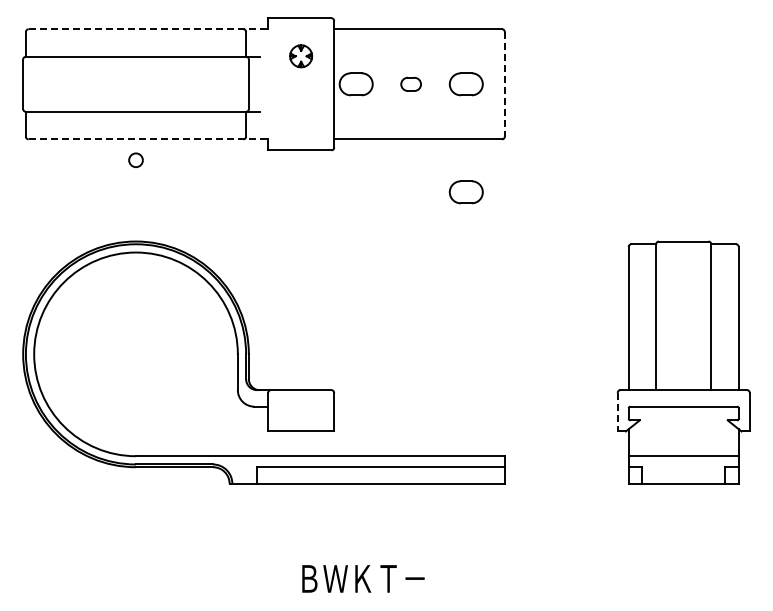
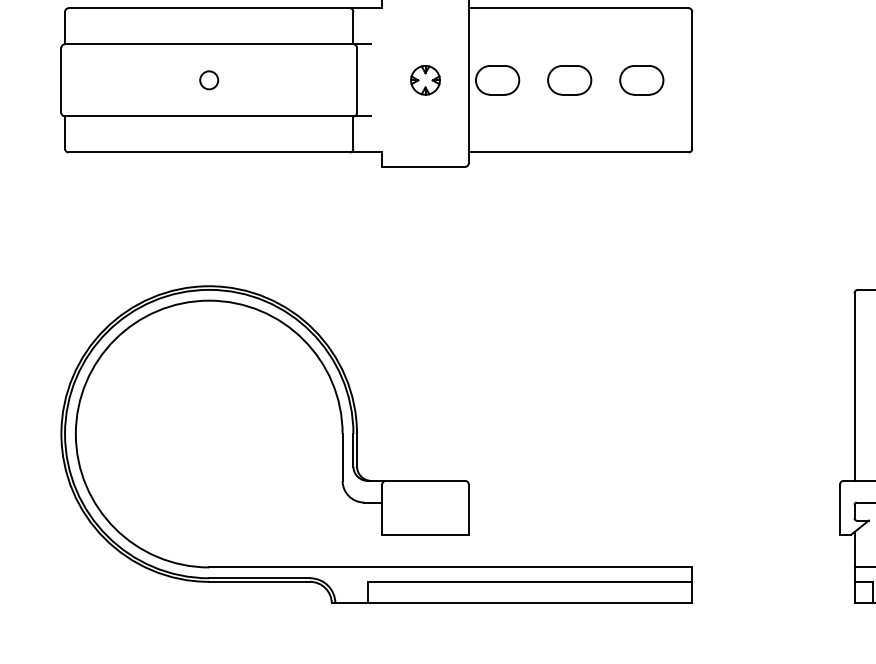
line: (148, 29) -> (225, 8), dashed -> solid
part: (301, 56) -> (425, 80), moved
part: (410, 84) -> (568, 80), size x1.67
line: (504, 84) -> (691, 80), dashed -> solid
line: (148, 139) -> (225, 152), dashed -> solid
circle: (135, 160) -> (208, 80), moved
part: (465, 192) -> (640, 222), removed
line: (617, 412) -> (839, 510), dashed -> solid

